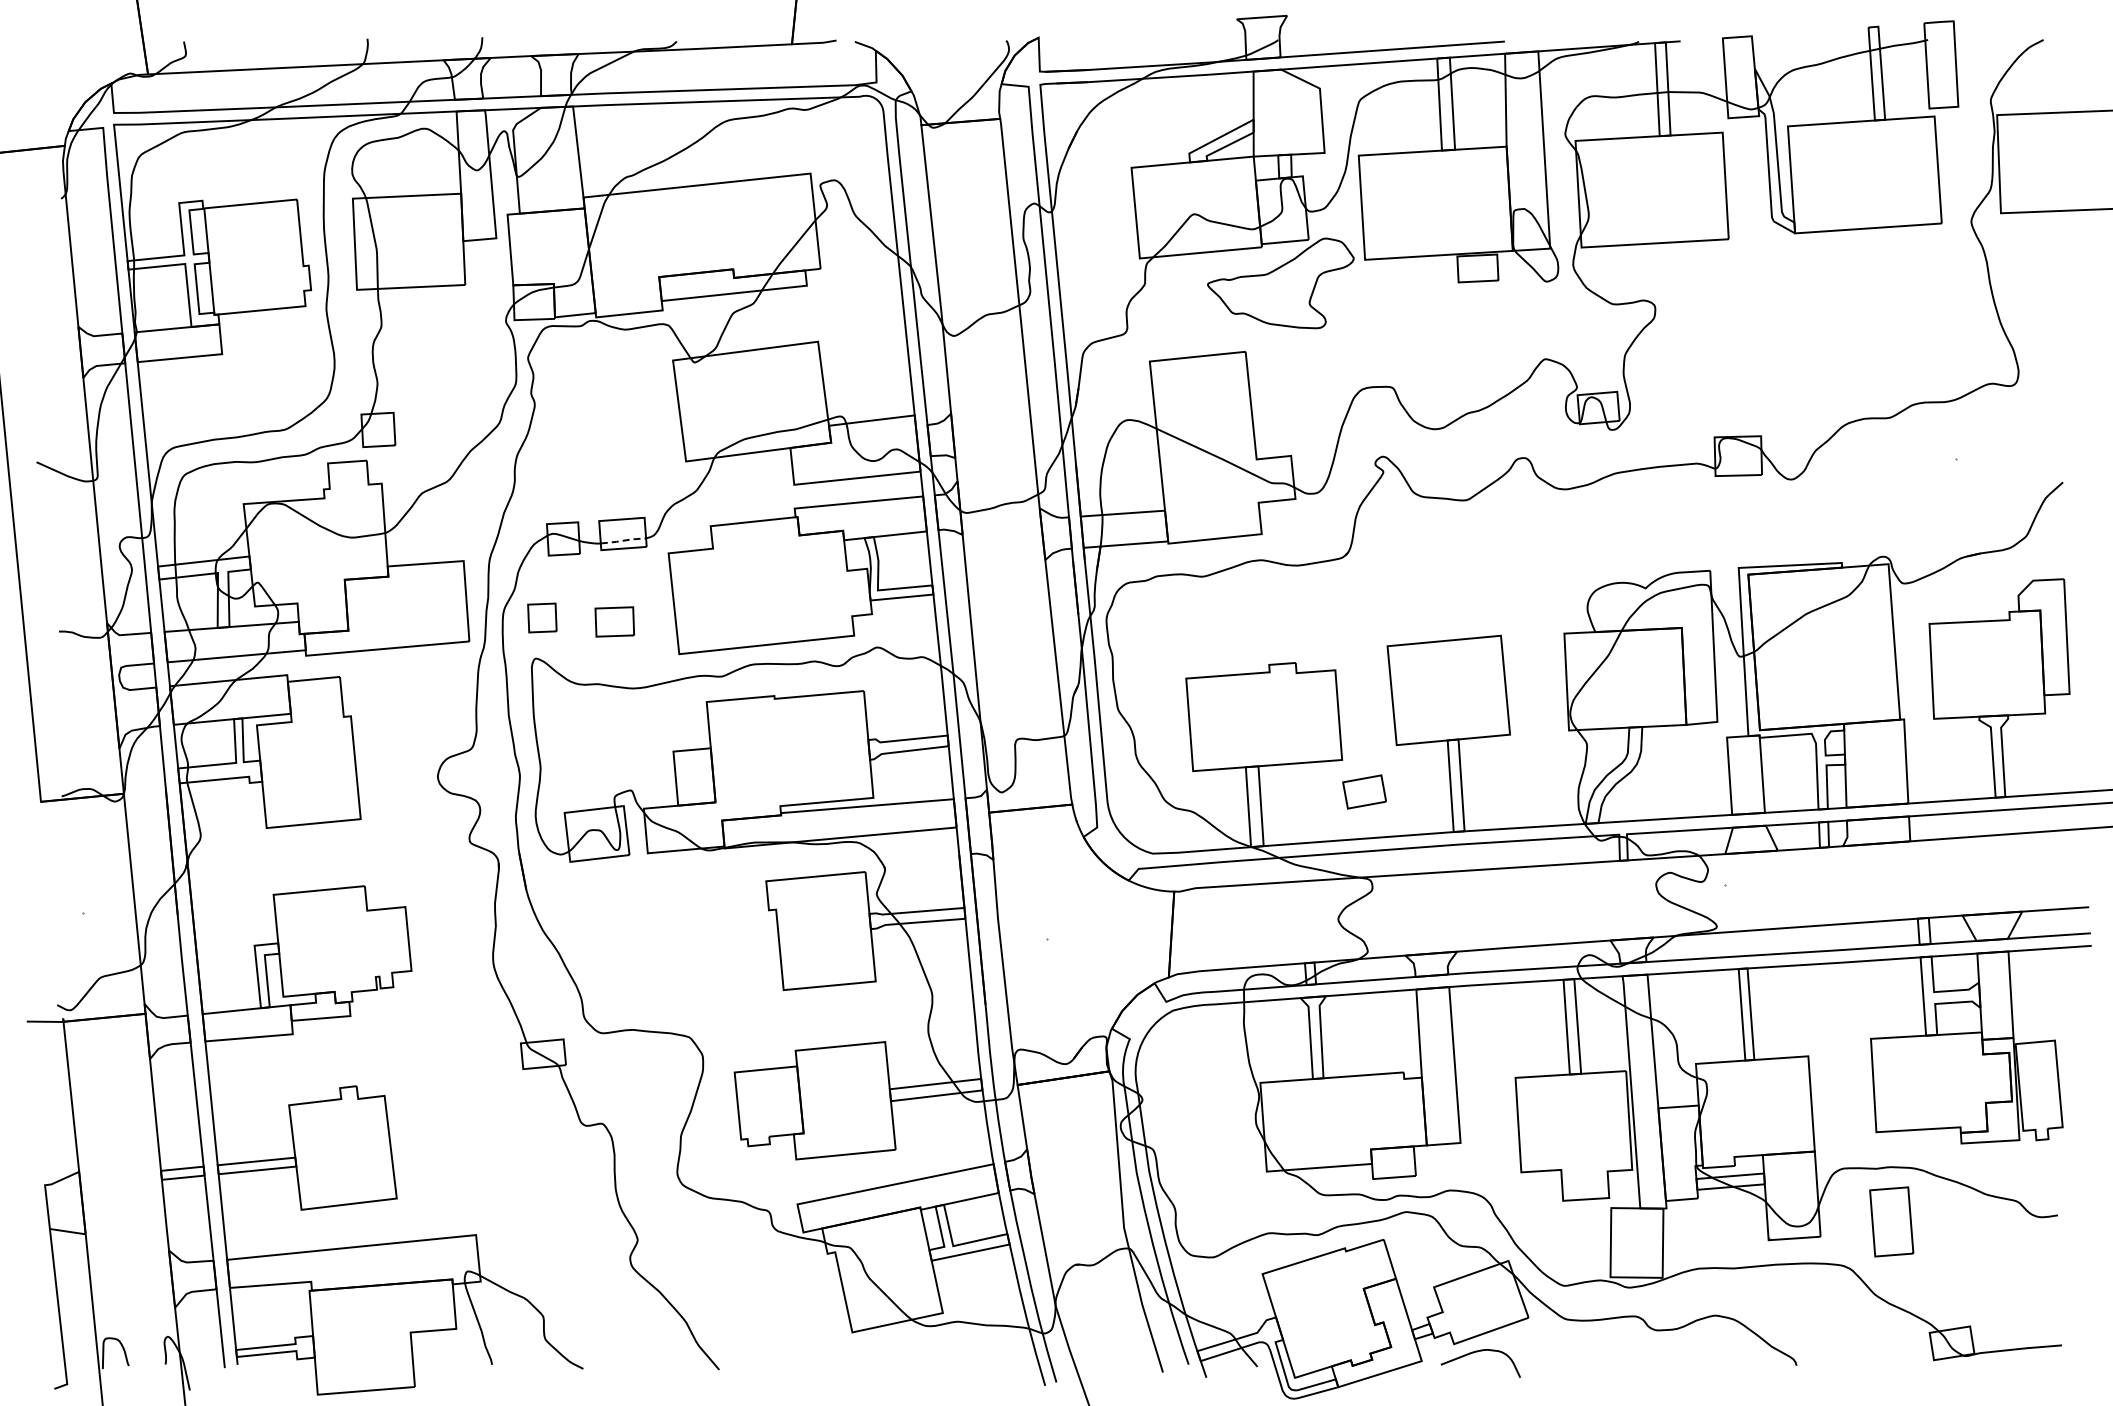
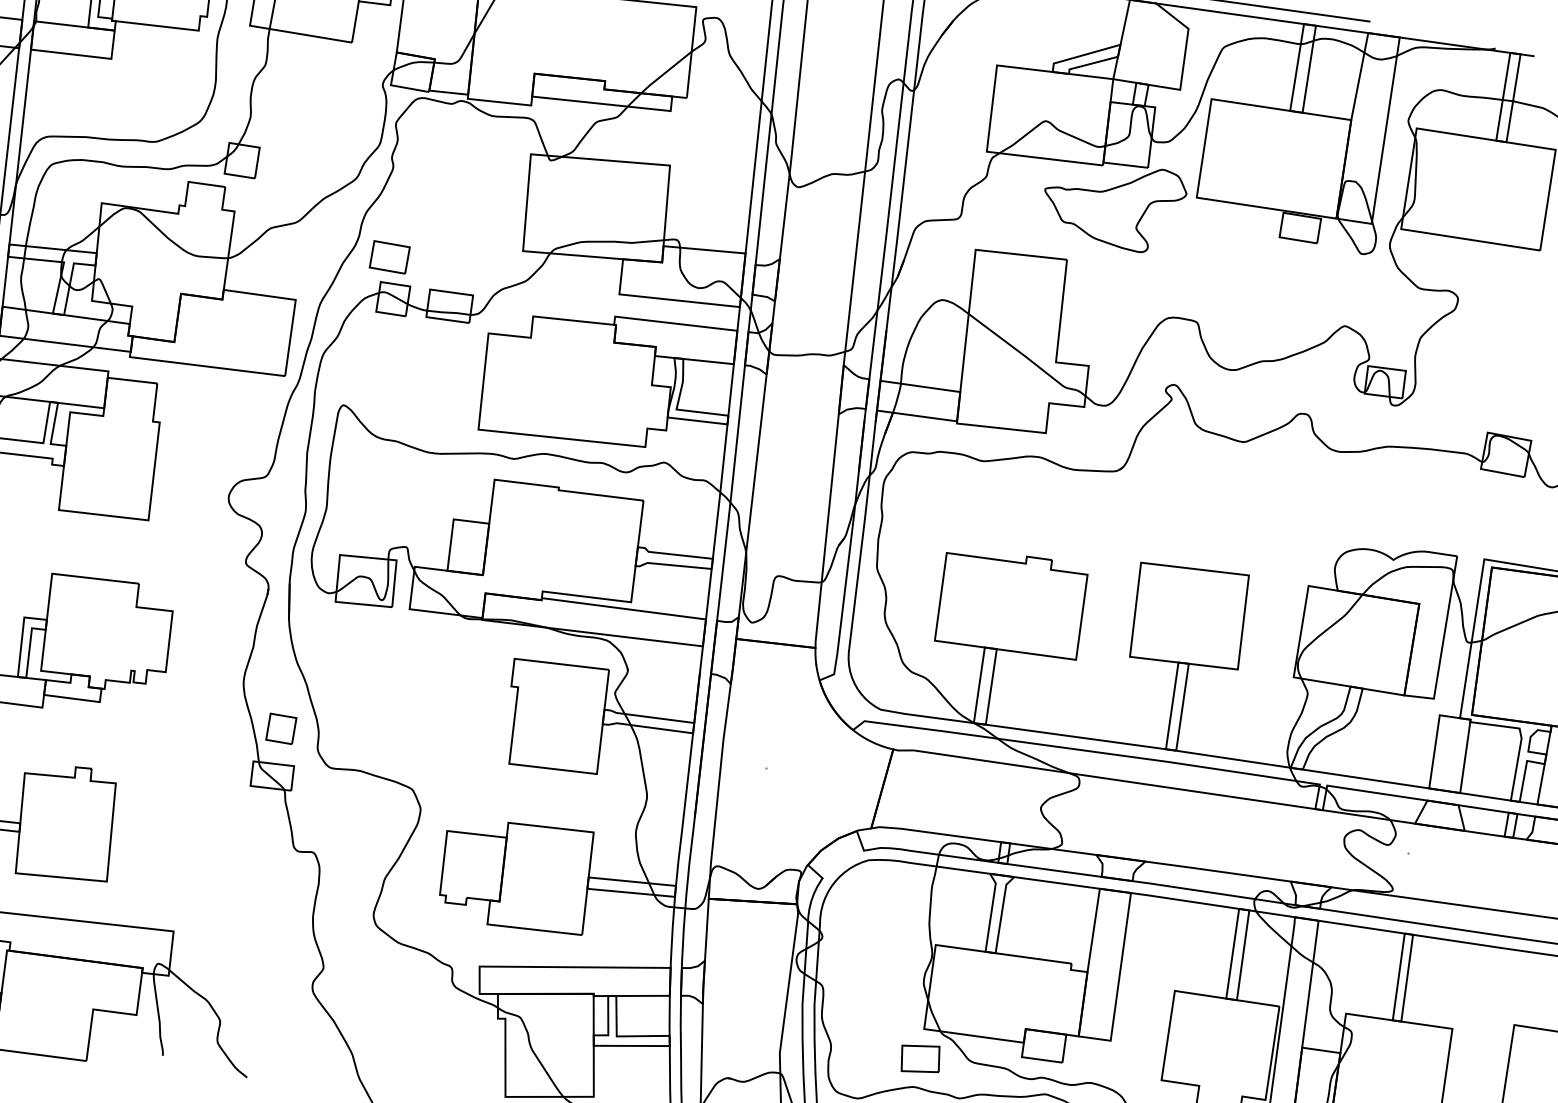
line: (623, 540) -> (448, 312), dashed -> solid
part: (542, 617) -> (281, 728), moved
part: (614, 621) -> (389, 256), moved
part: (1364, 791) -> (920, 1058), moved

